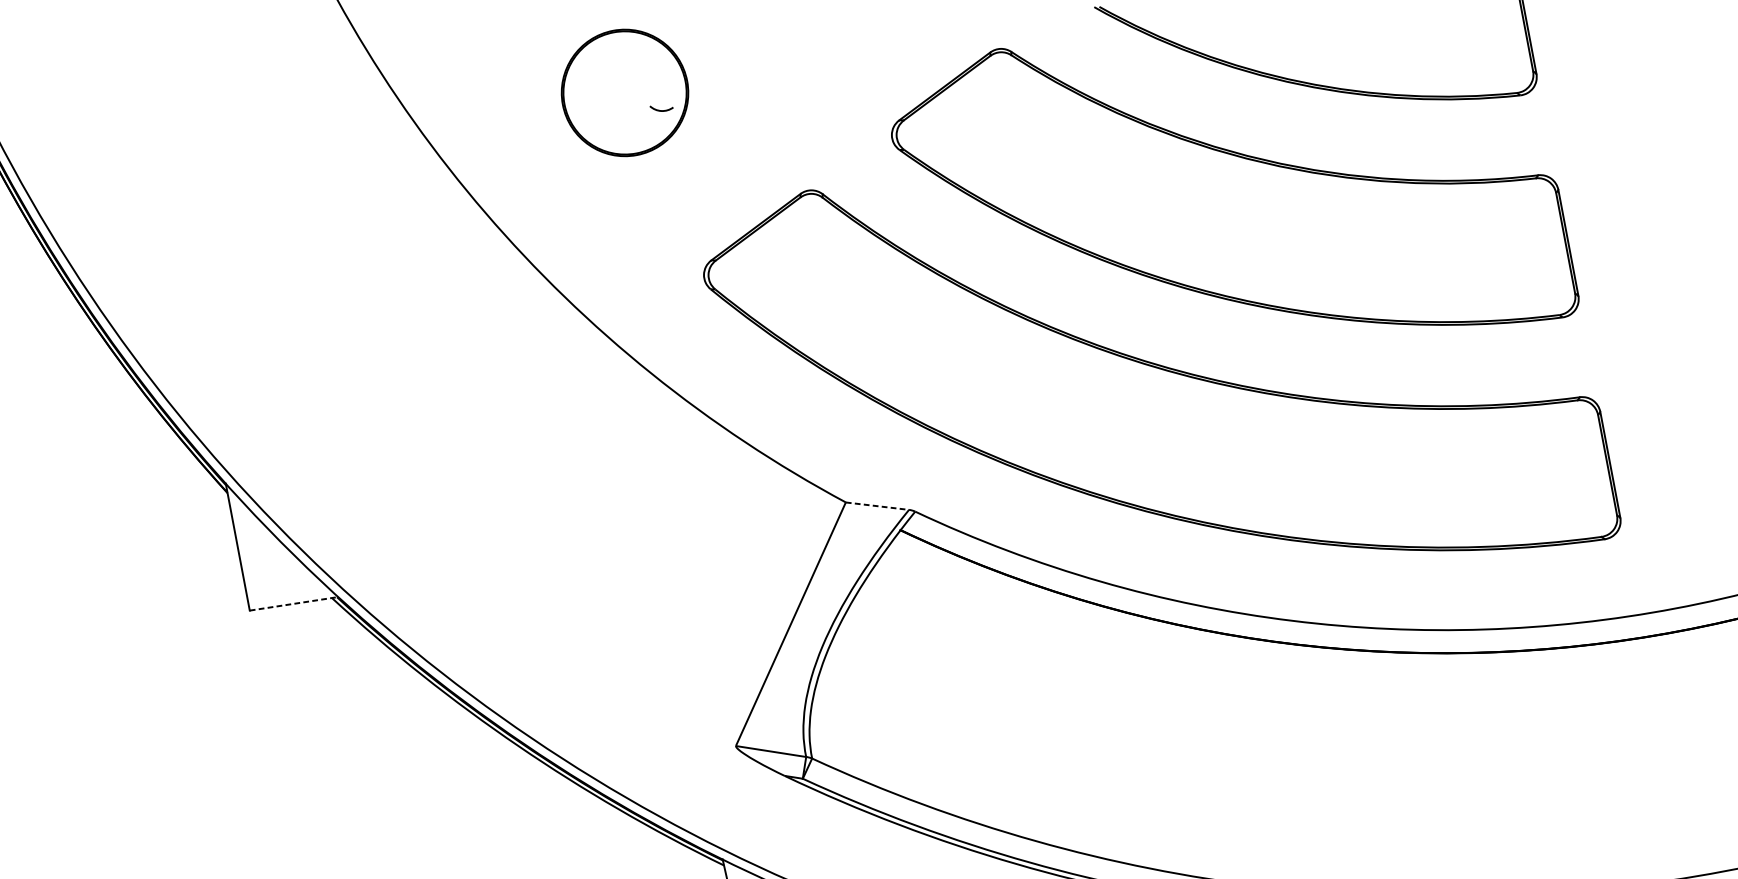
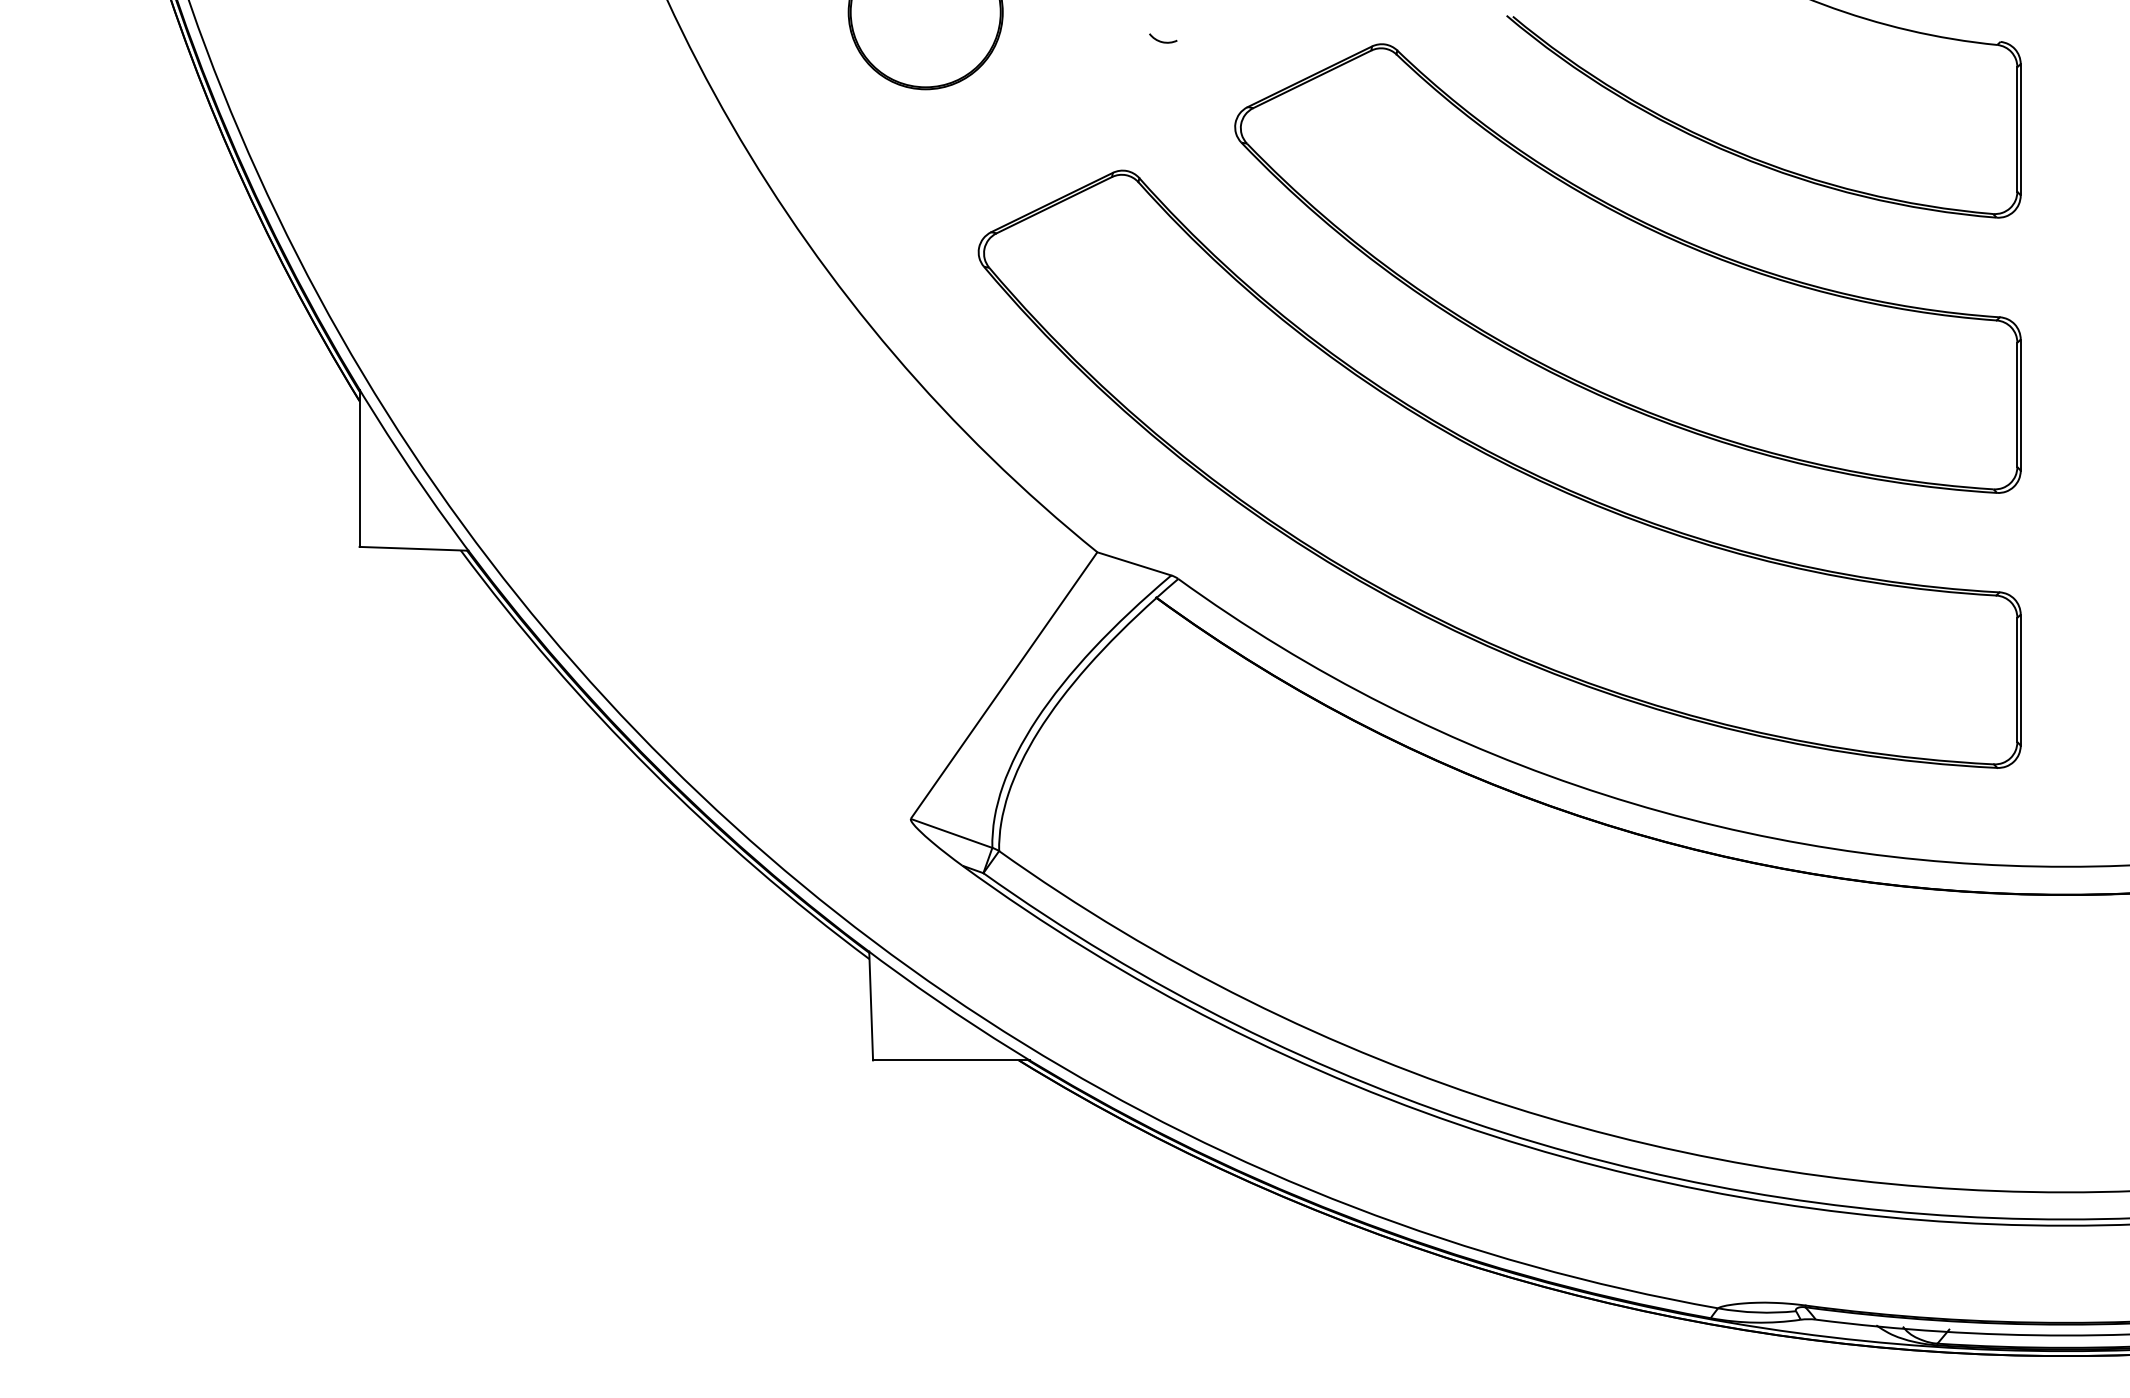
curve: (662, 110) -> (1163, 41), moved
line: (877, 505) -> (1134, 563), dashed -> solid
line: (294, 603) -> (414, 548), dashed -> solid

